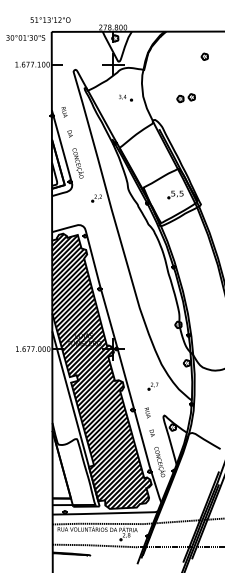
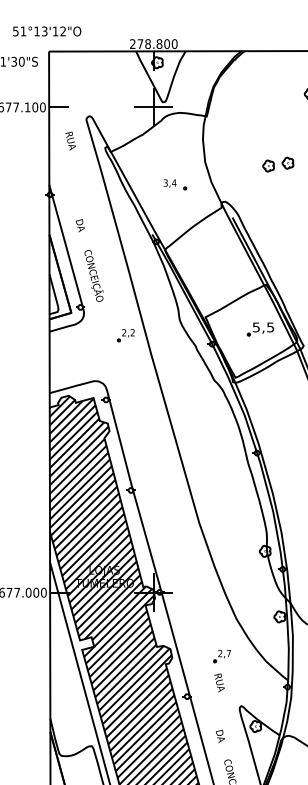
part: (125, 97) -> (174, 183), moved
text: (64, 112) -> (70, 141), moved
text: (147, 412) -> (219, 682), moved

